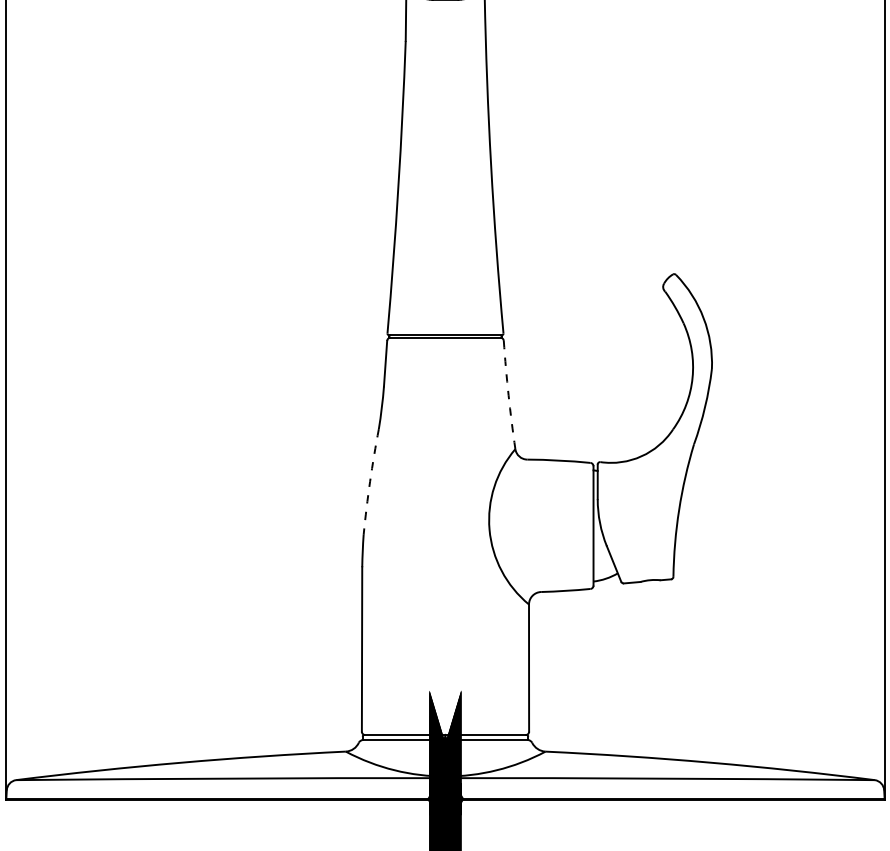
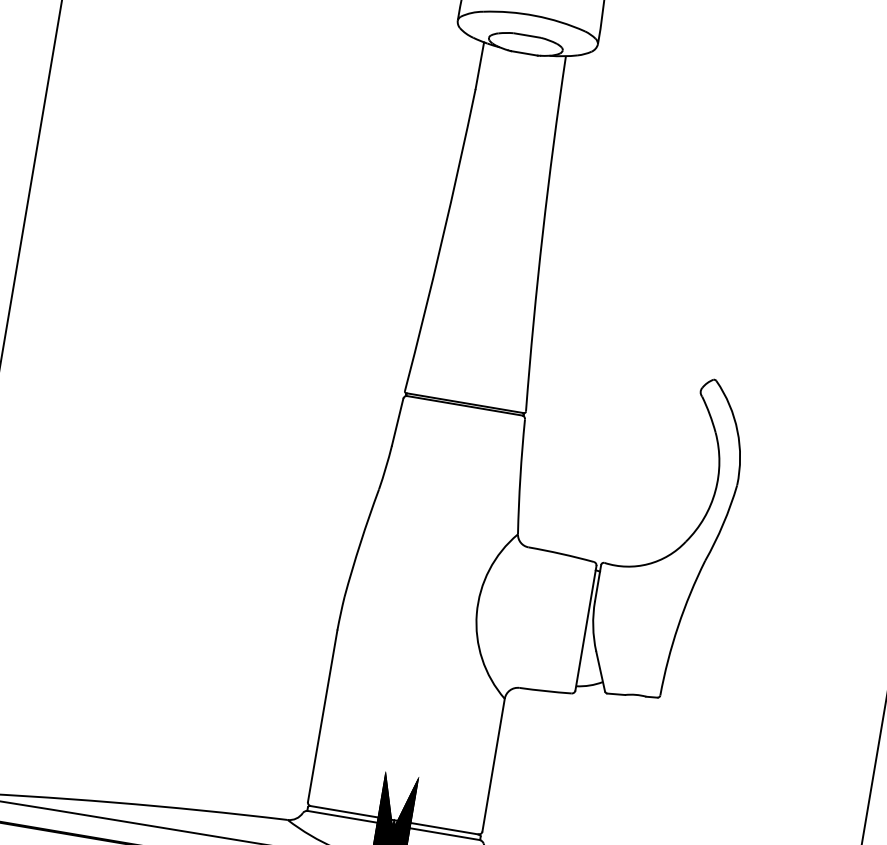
arc: (508, 395) -> (520, 477), dashed -> solid
arc: (370, 481) -> (361, 542), dashed -> solid

